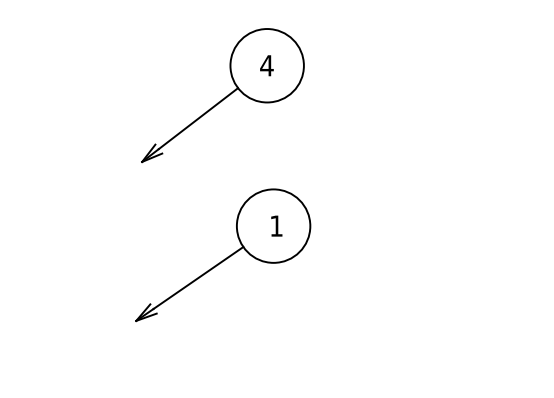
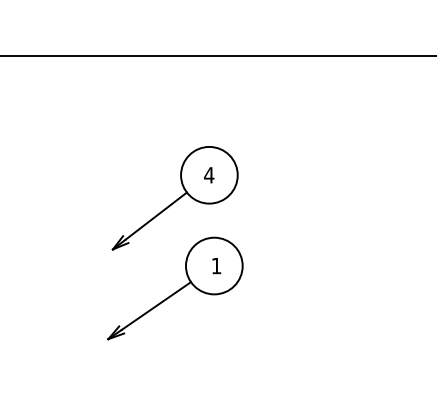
part: (221, 95) -> (174, 198), moved

